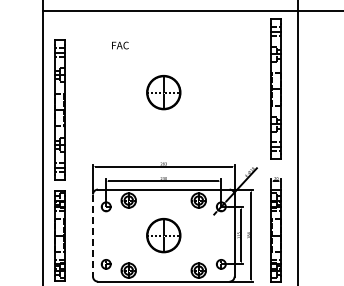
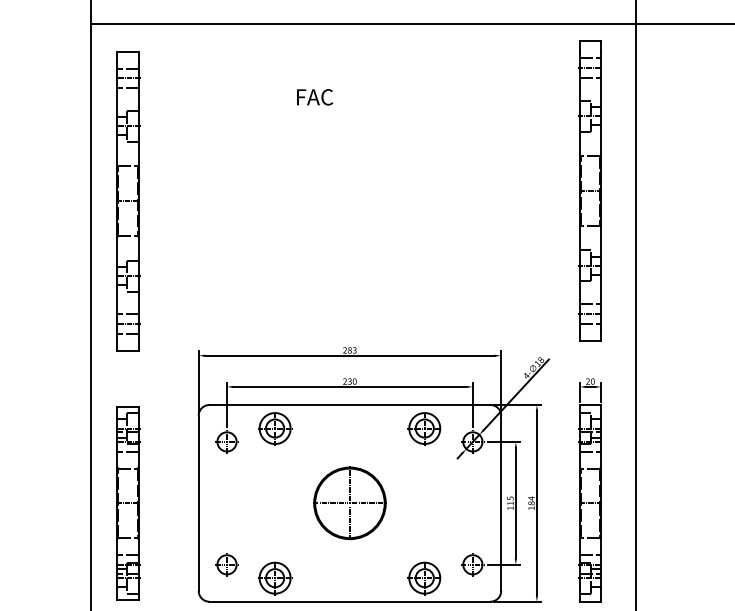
text: (120, 45) -> (315, 97), moved
part: (163, 92) -> (349, 197), removed
part: (59, 109) -> (127, 199), moved
line: (93, 236) -> (199, 505), dashed -> solid

